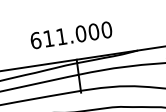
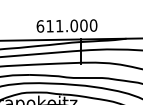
text: (70, 34) -> (66, 25), moved

